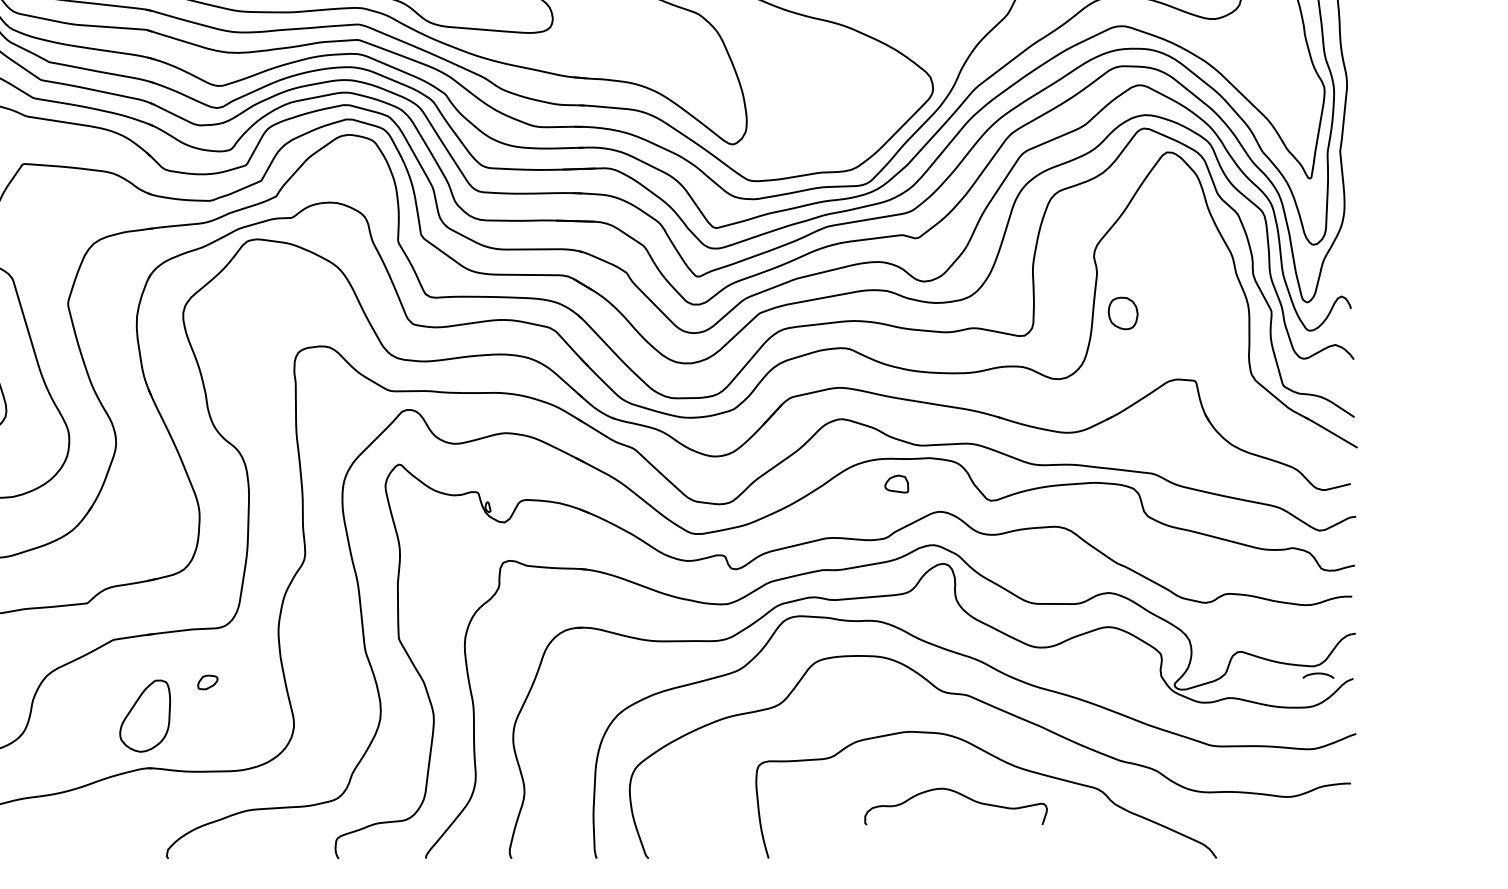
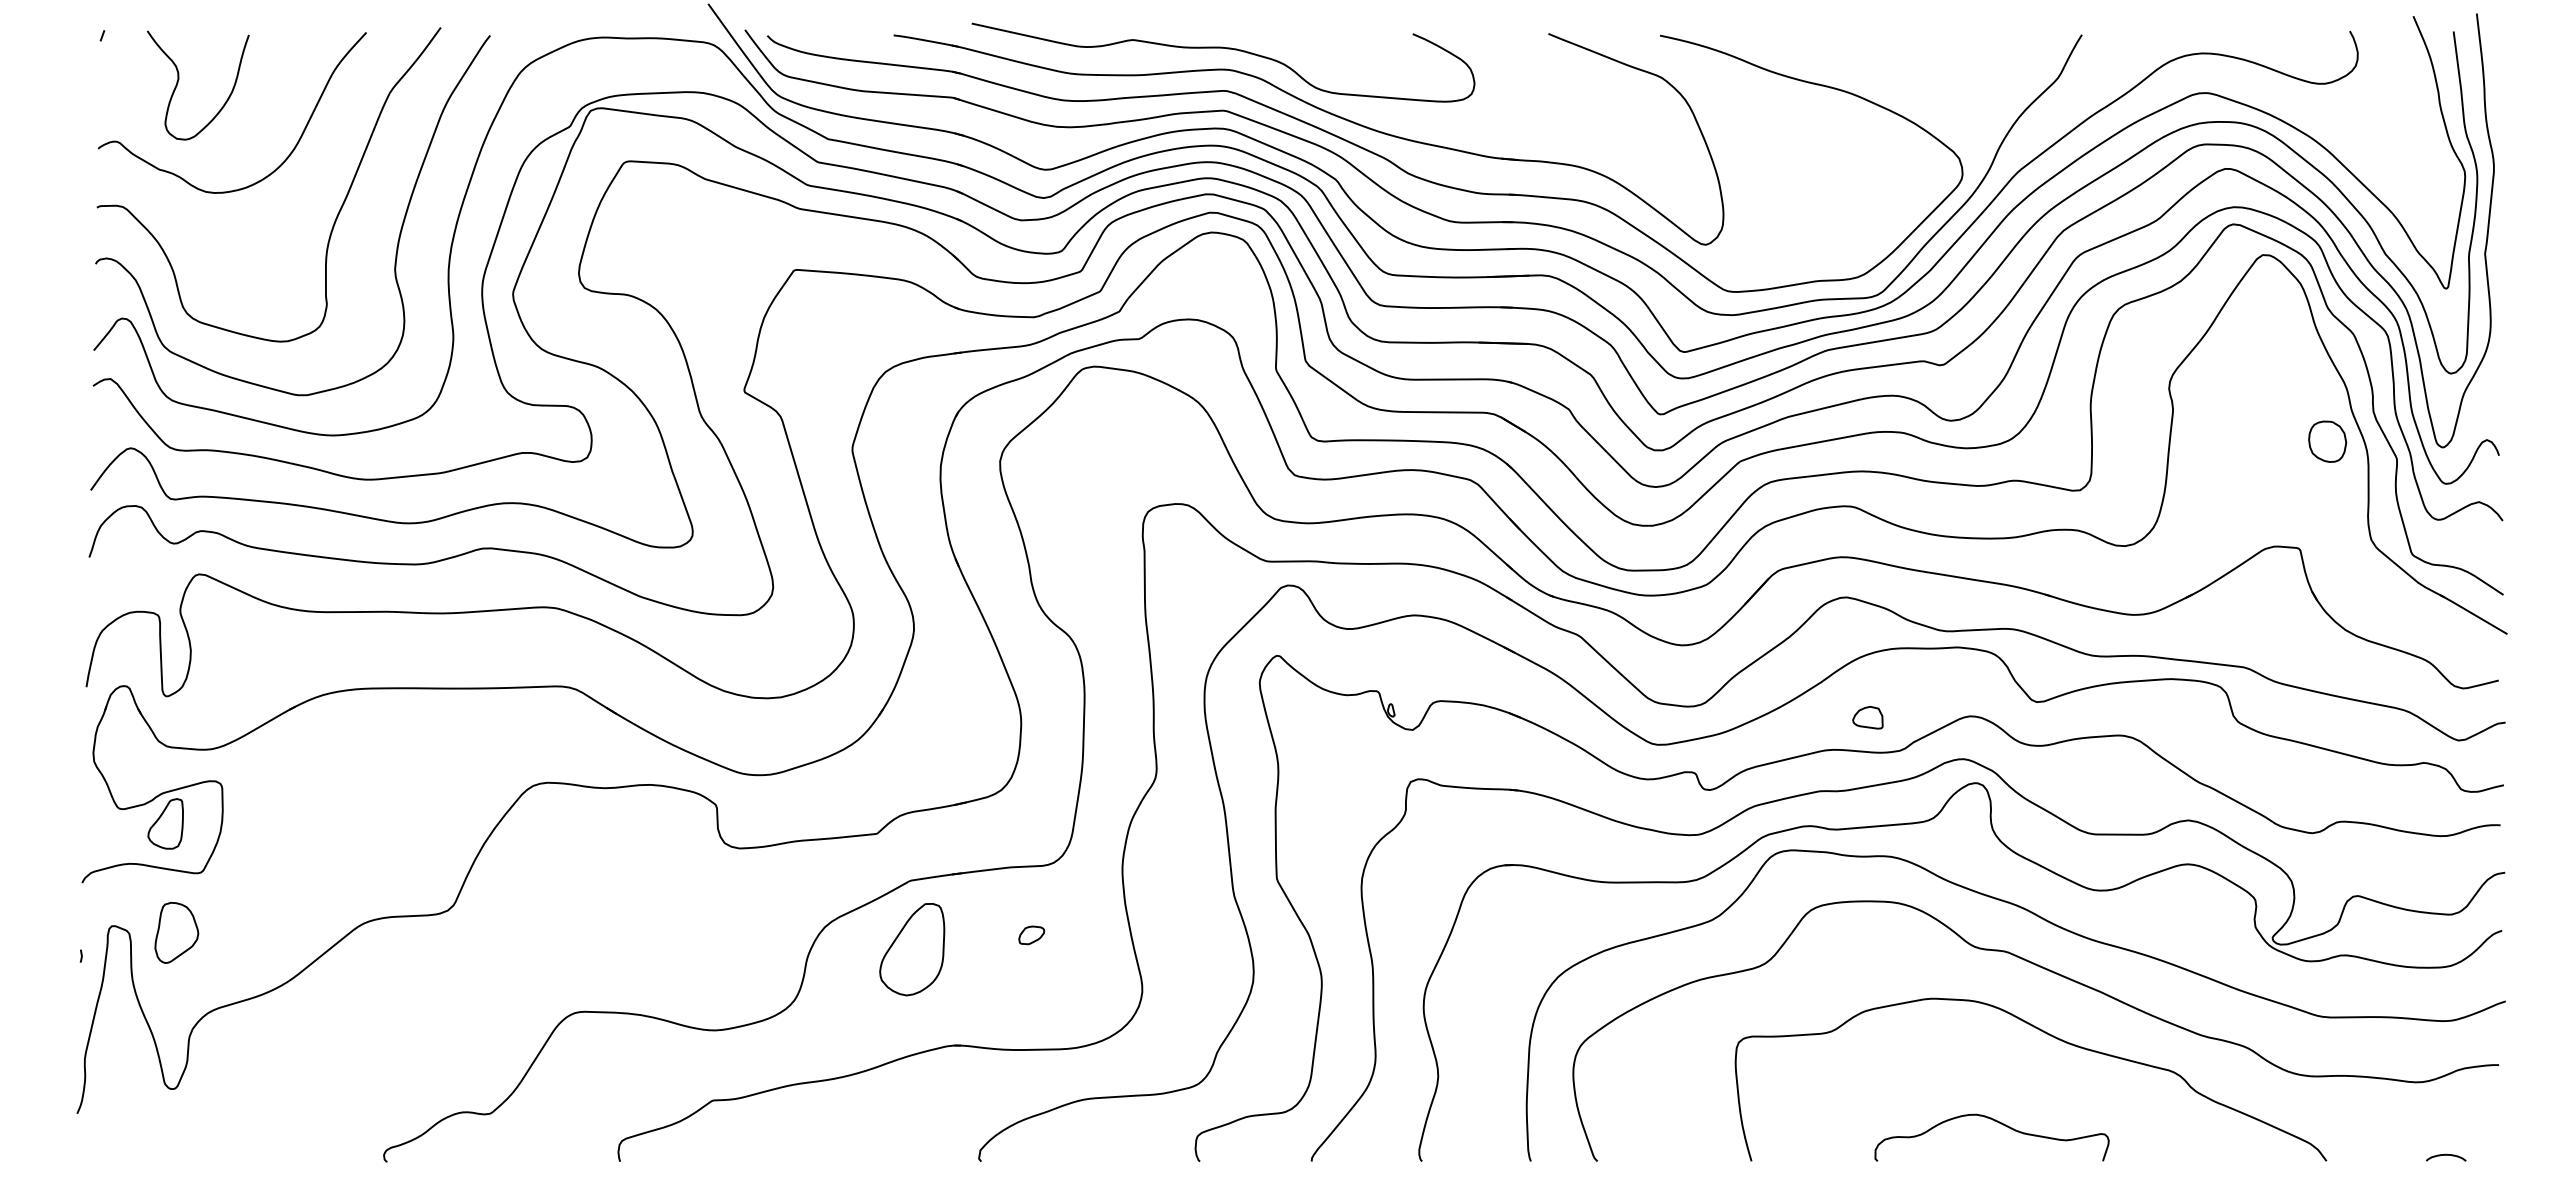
part: (1123, 313) -> (2327, 441), moved
part: (896, 483) -> (1867, 717), moved
curve: (1318, 674) -> (2446, 1155), moved
part: (145, 716) -> (912, 949), moved
curve: (959, 794) -> (1996, 1122), moved

